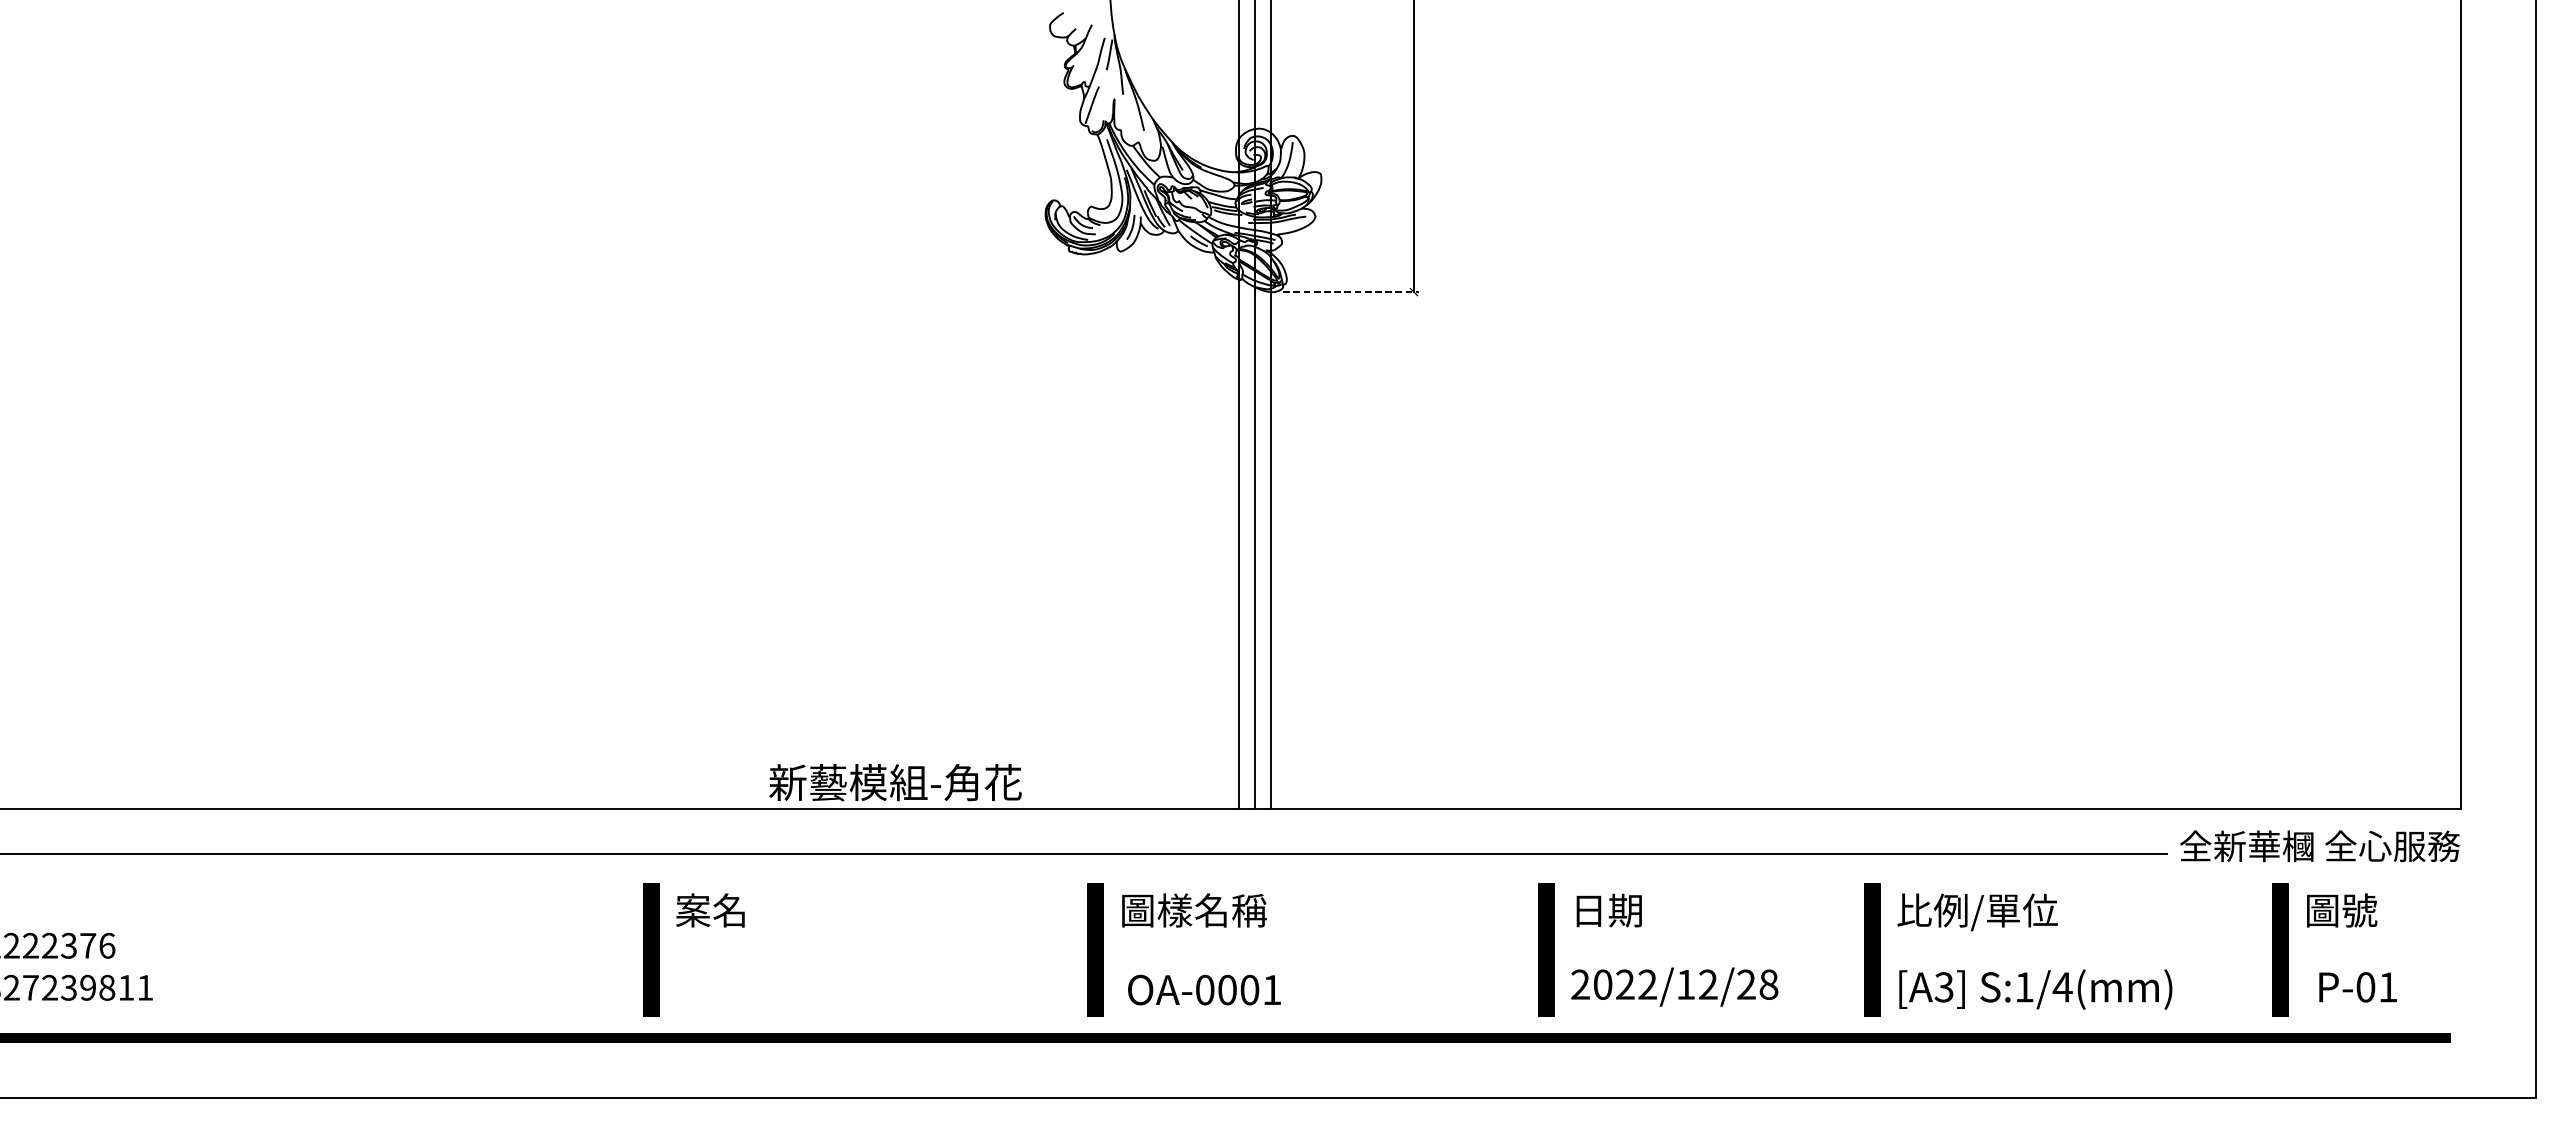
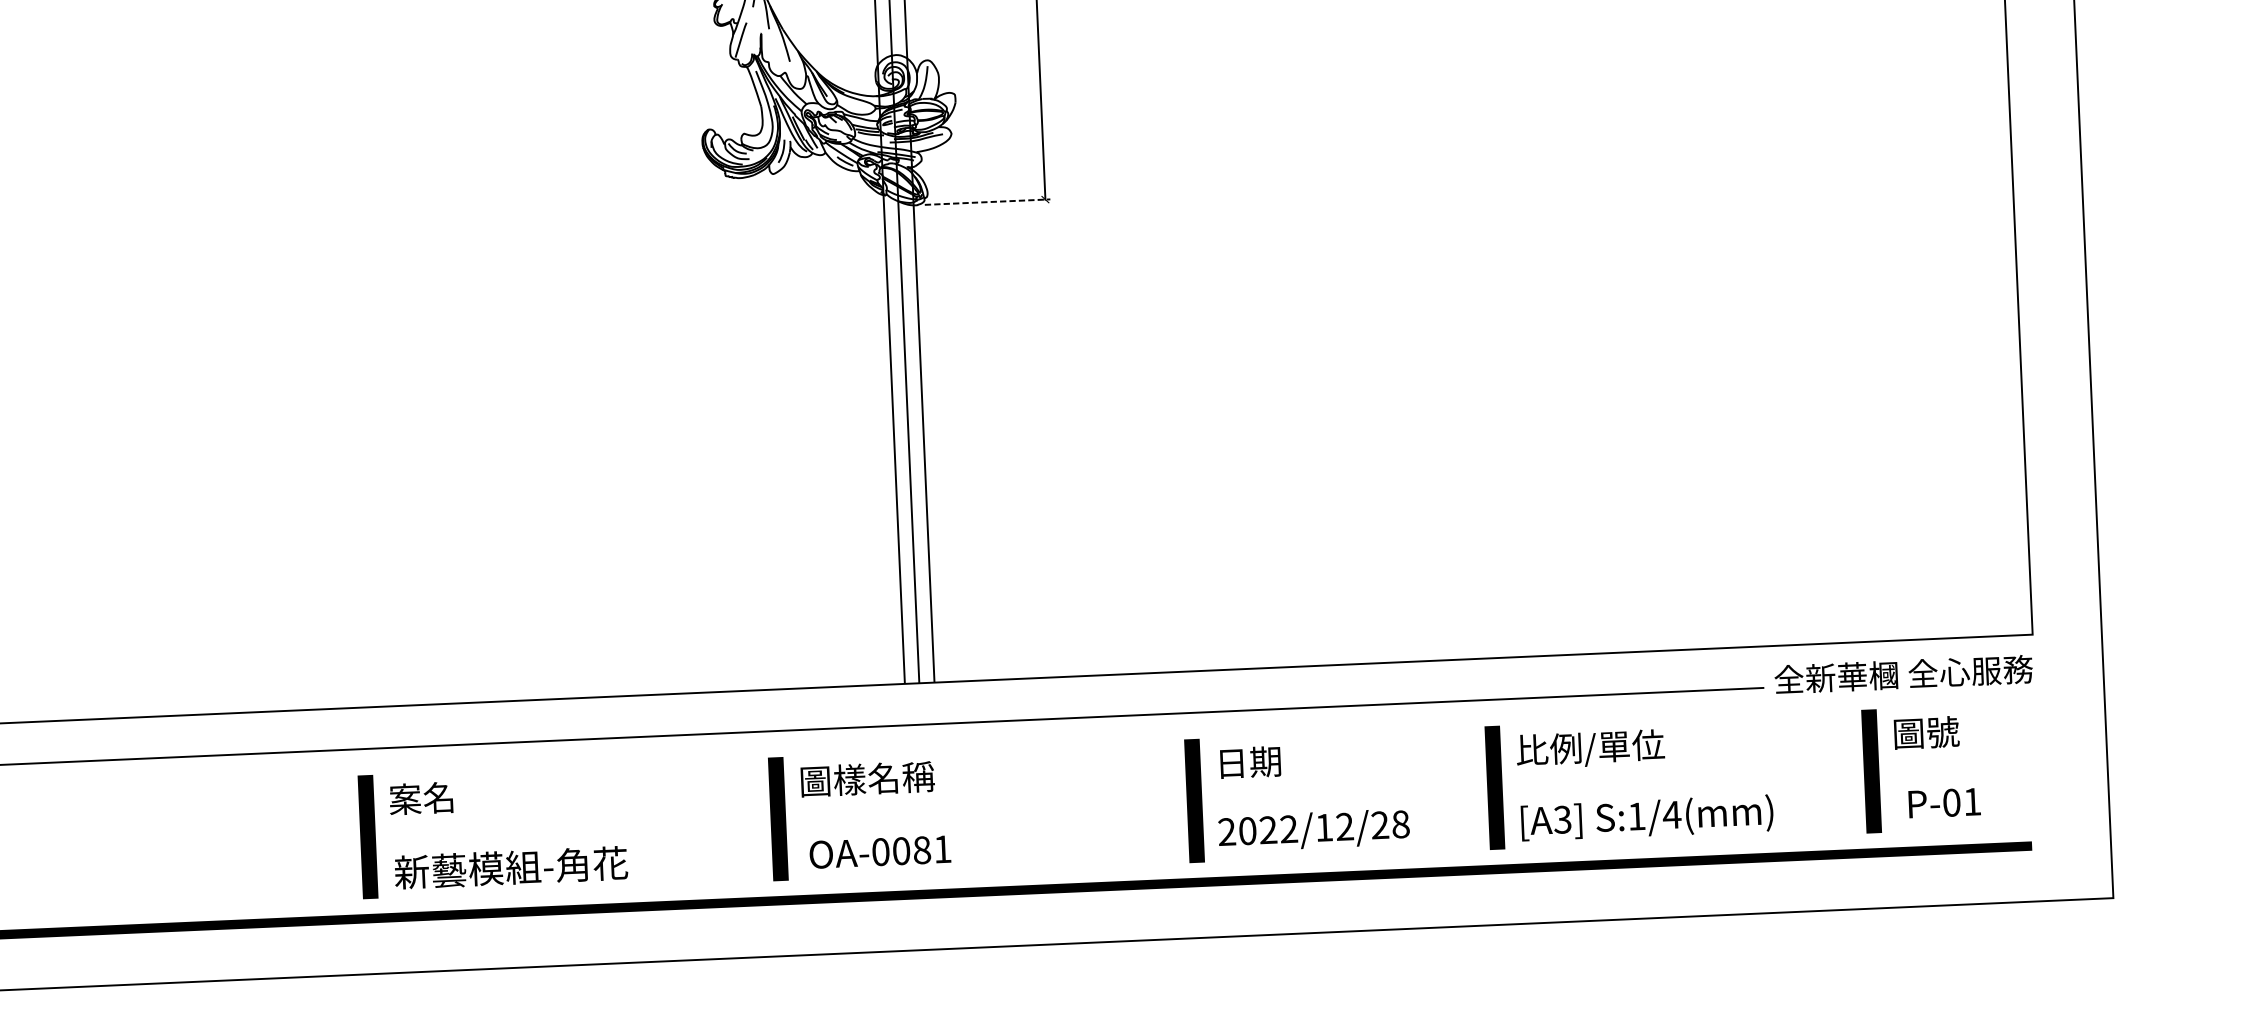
text: (895, 782) -> (511, 867), moved
text: (1249, 989) -> (921, 849), OA-0001 -> OA-0081

